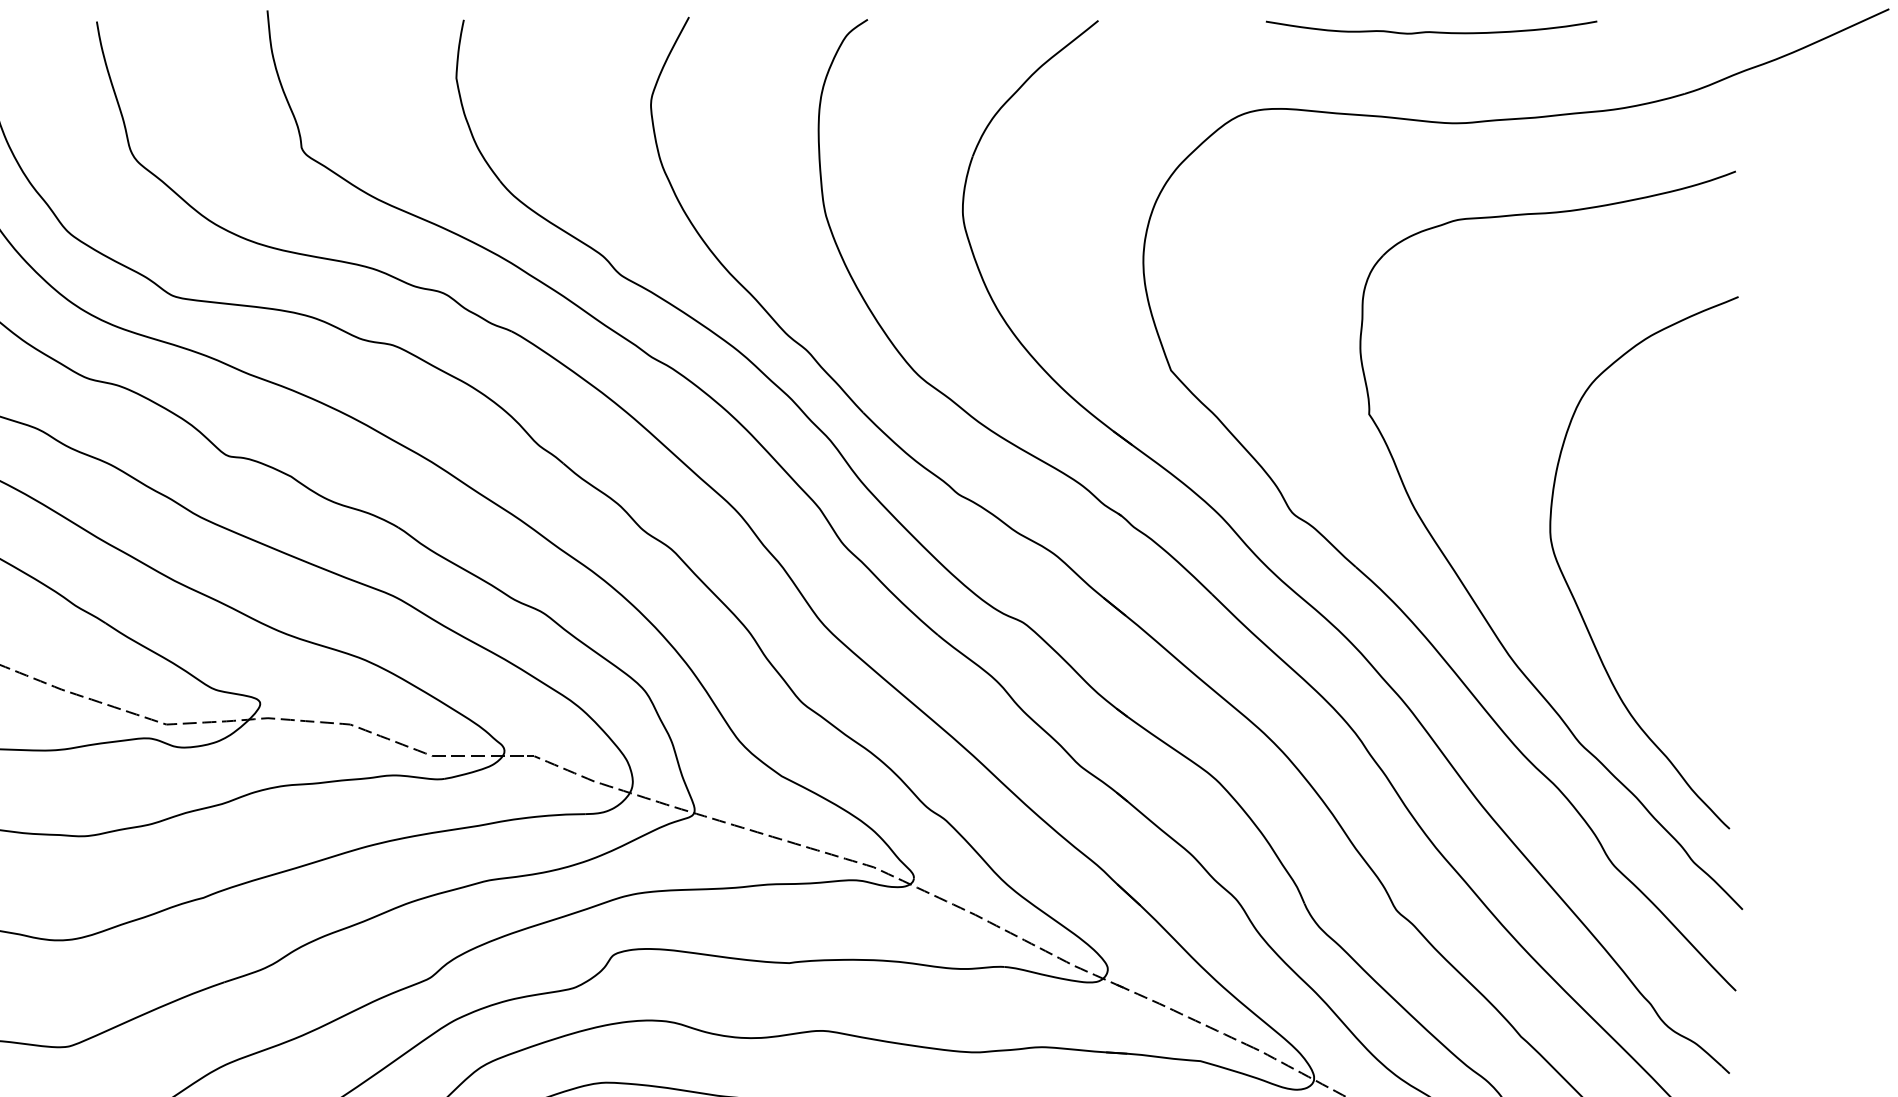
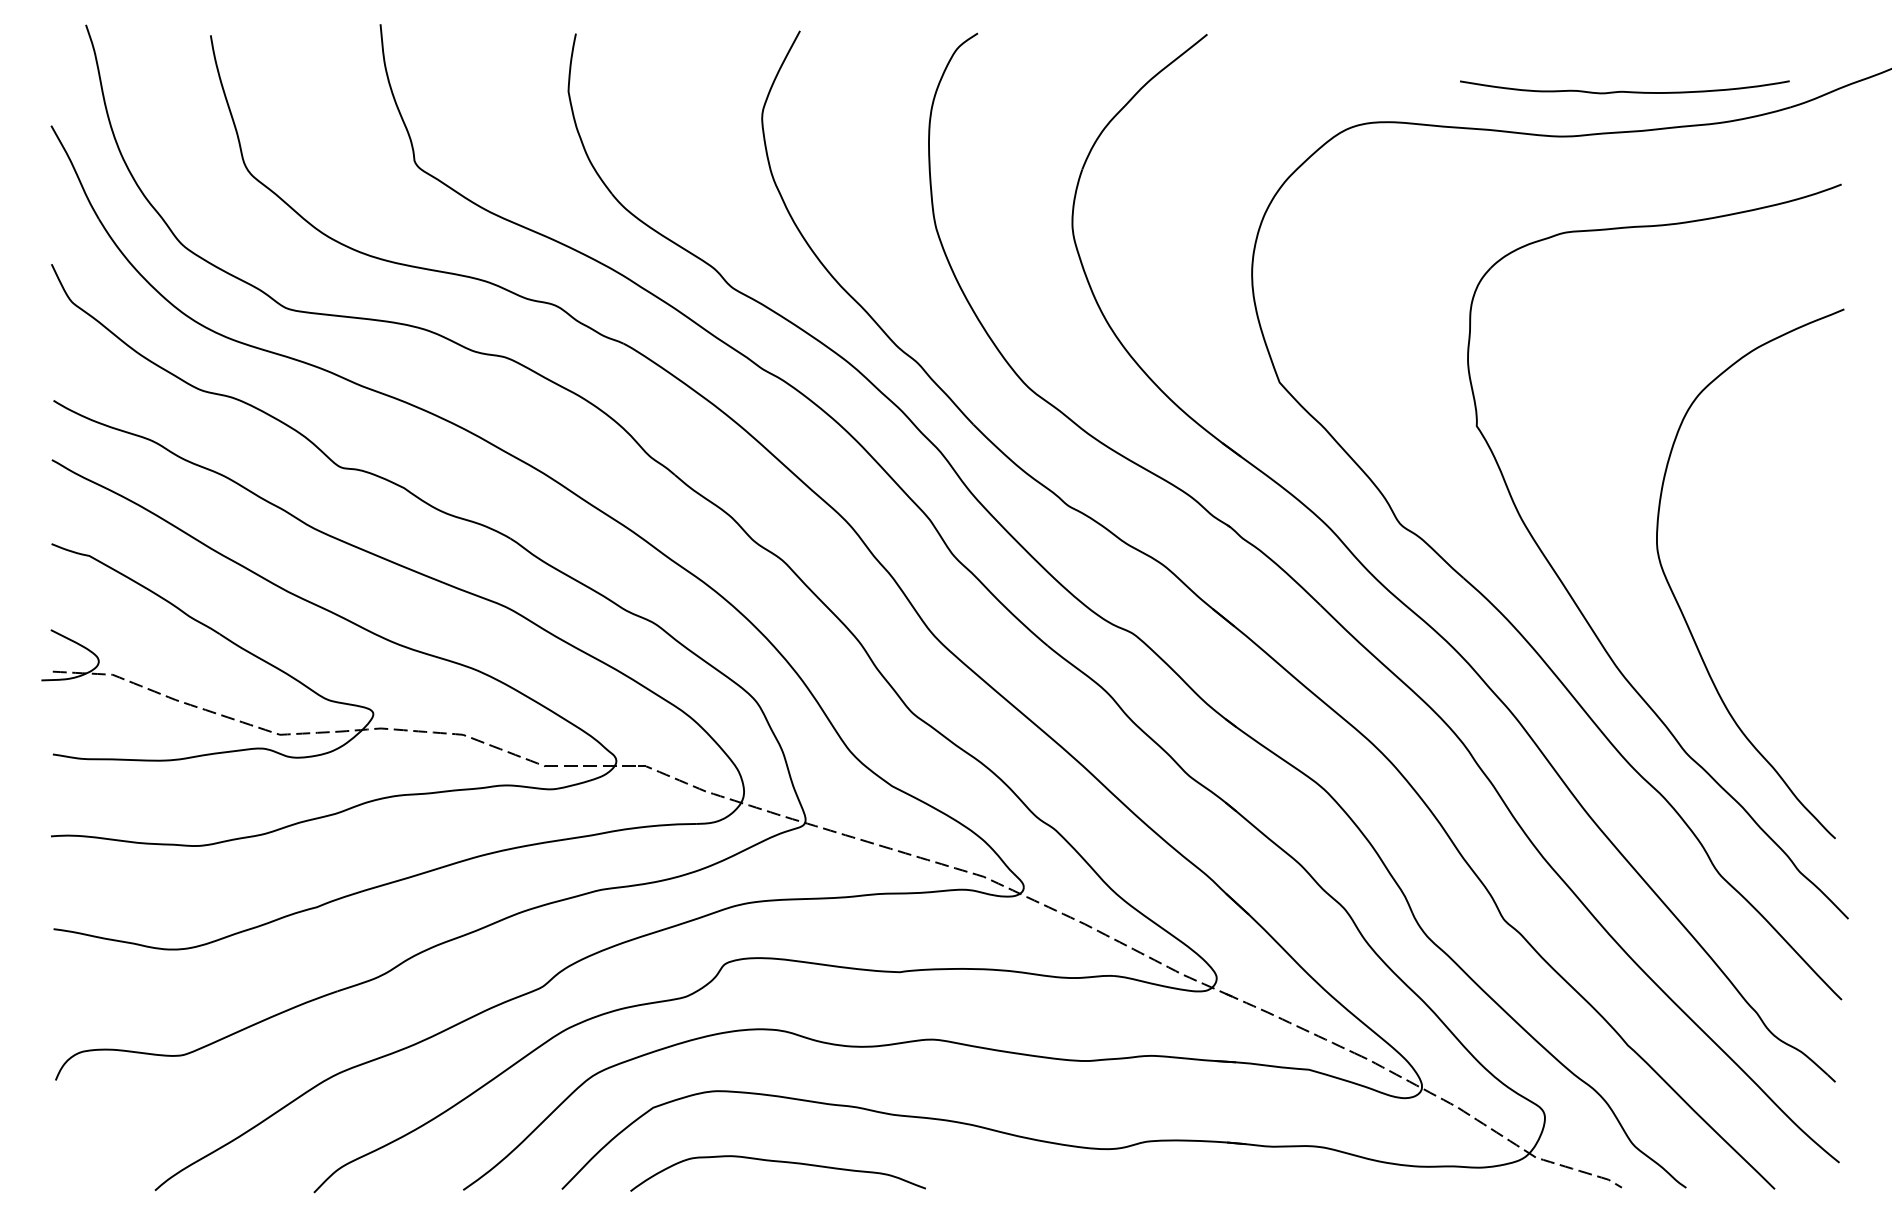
curve: (1430, 30) -> (1623, 90), moved

